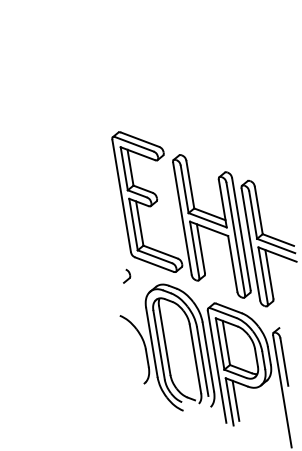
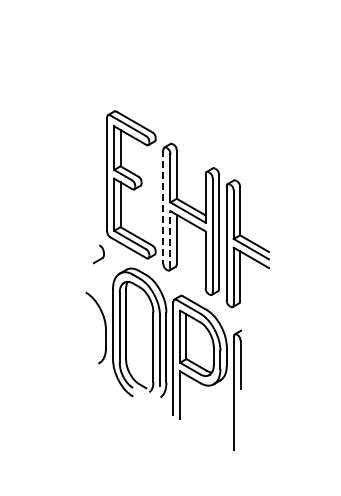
line: (182, 218) -> (163, 206), solid -> dashed
line: (194, 248) -> (170, 238), solid -> dashed
part: (126, 276) -> (98, 254), size x1.4
line: (235, 400) -> (186, 395), removed

